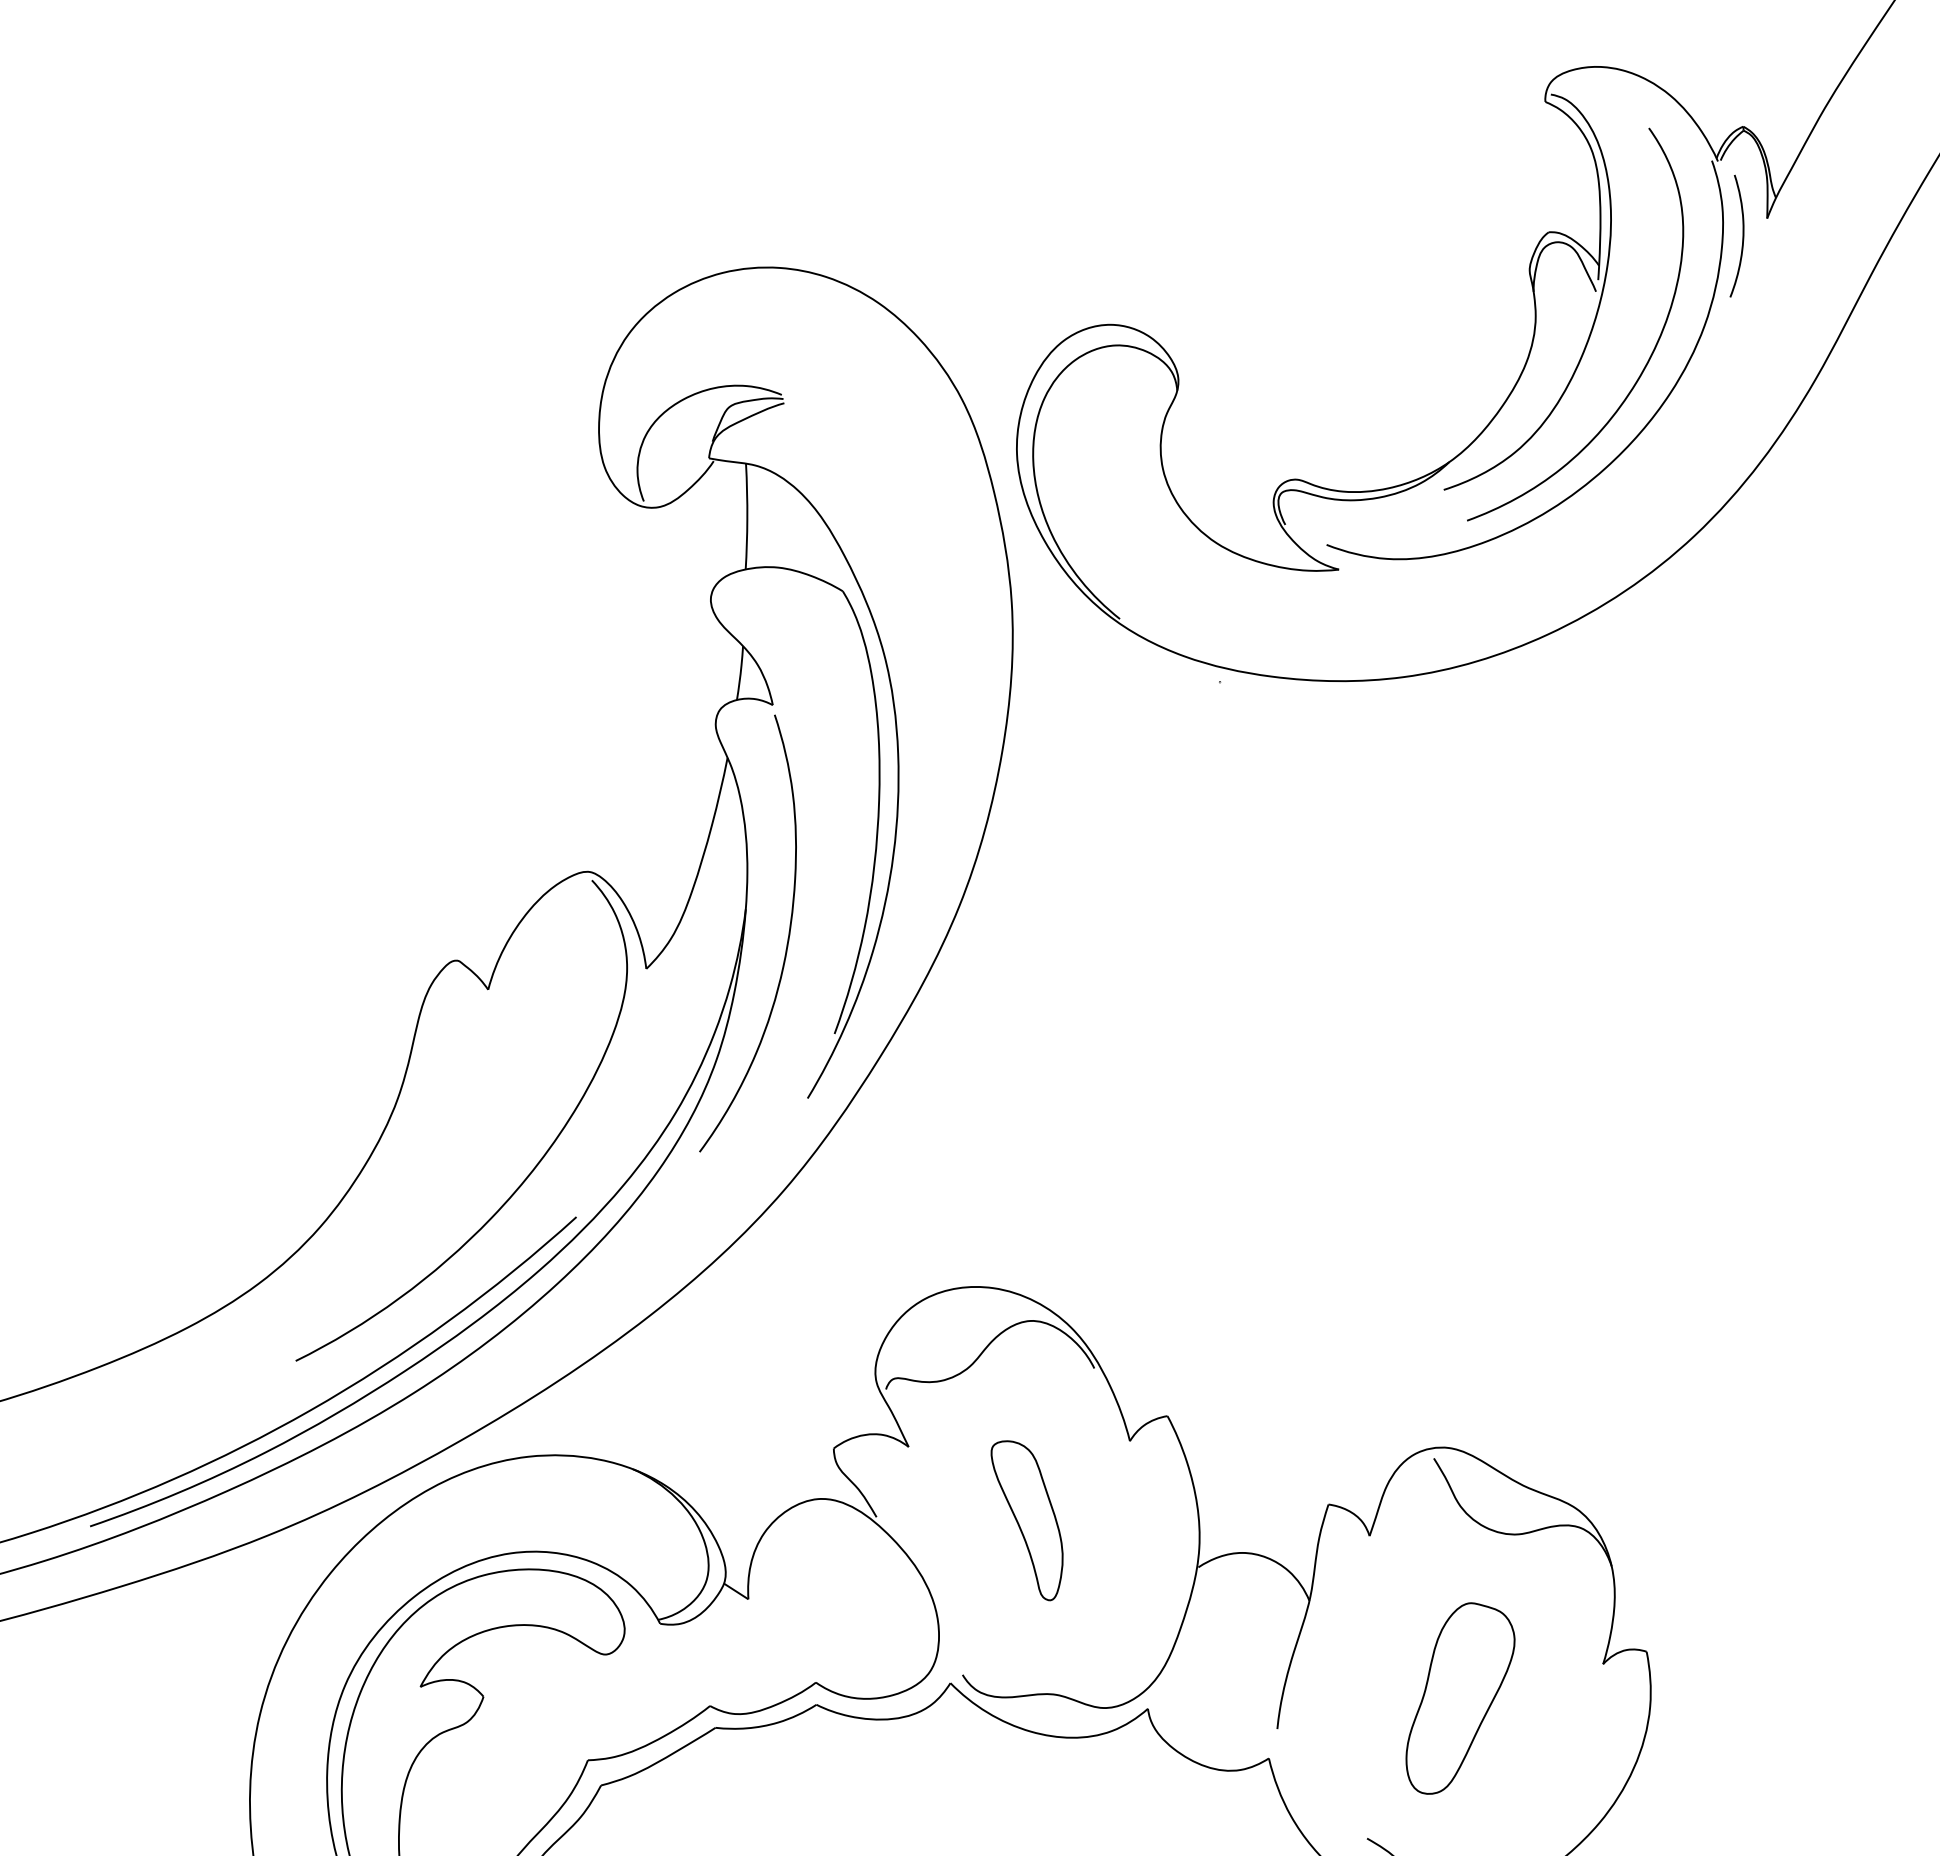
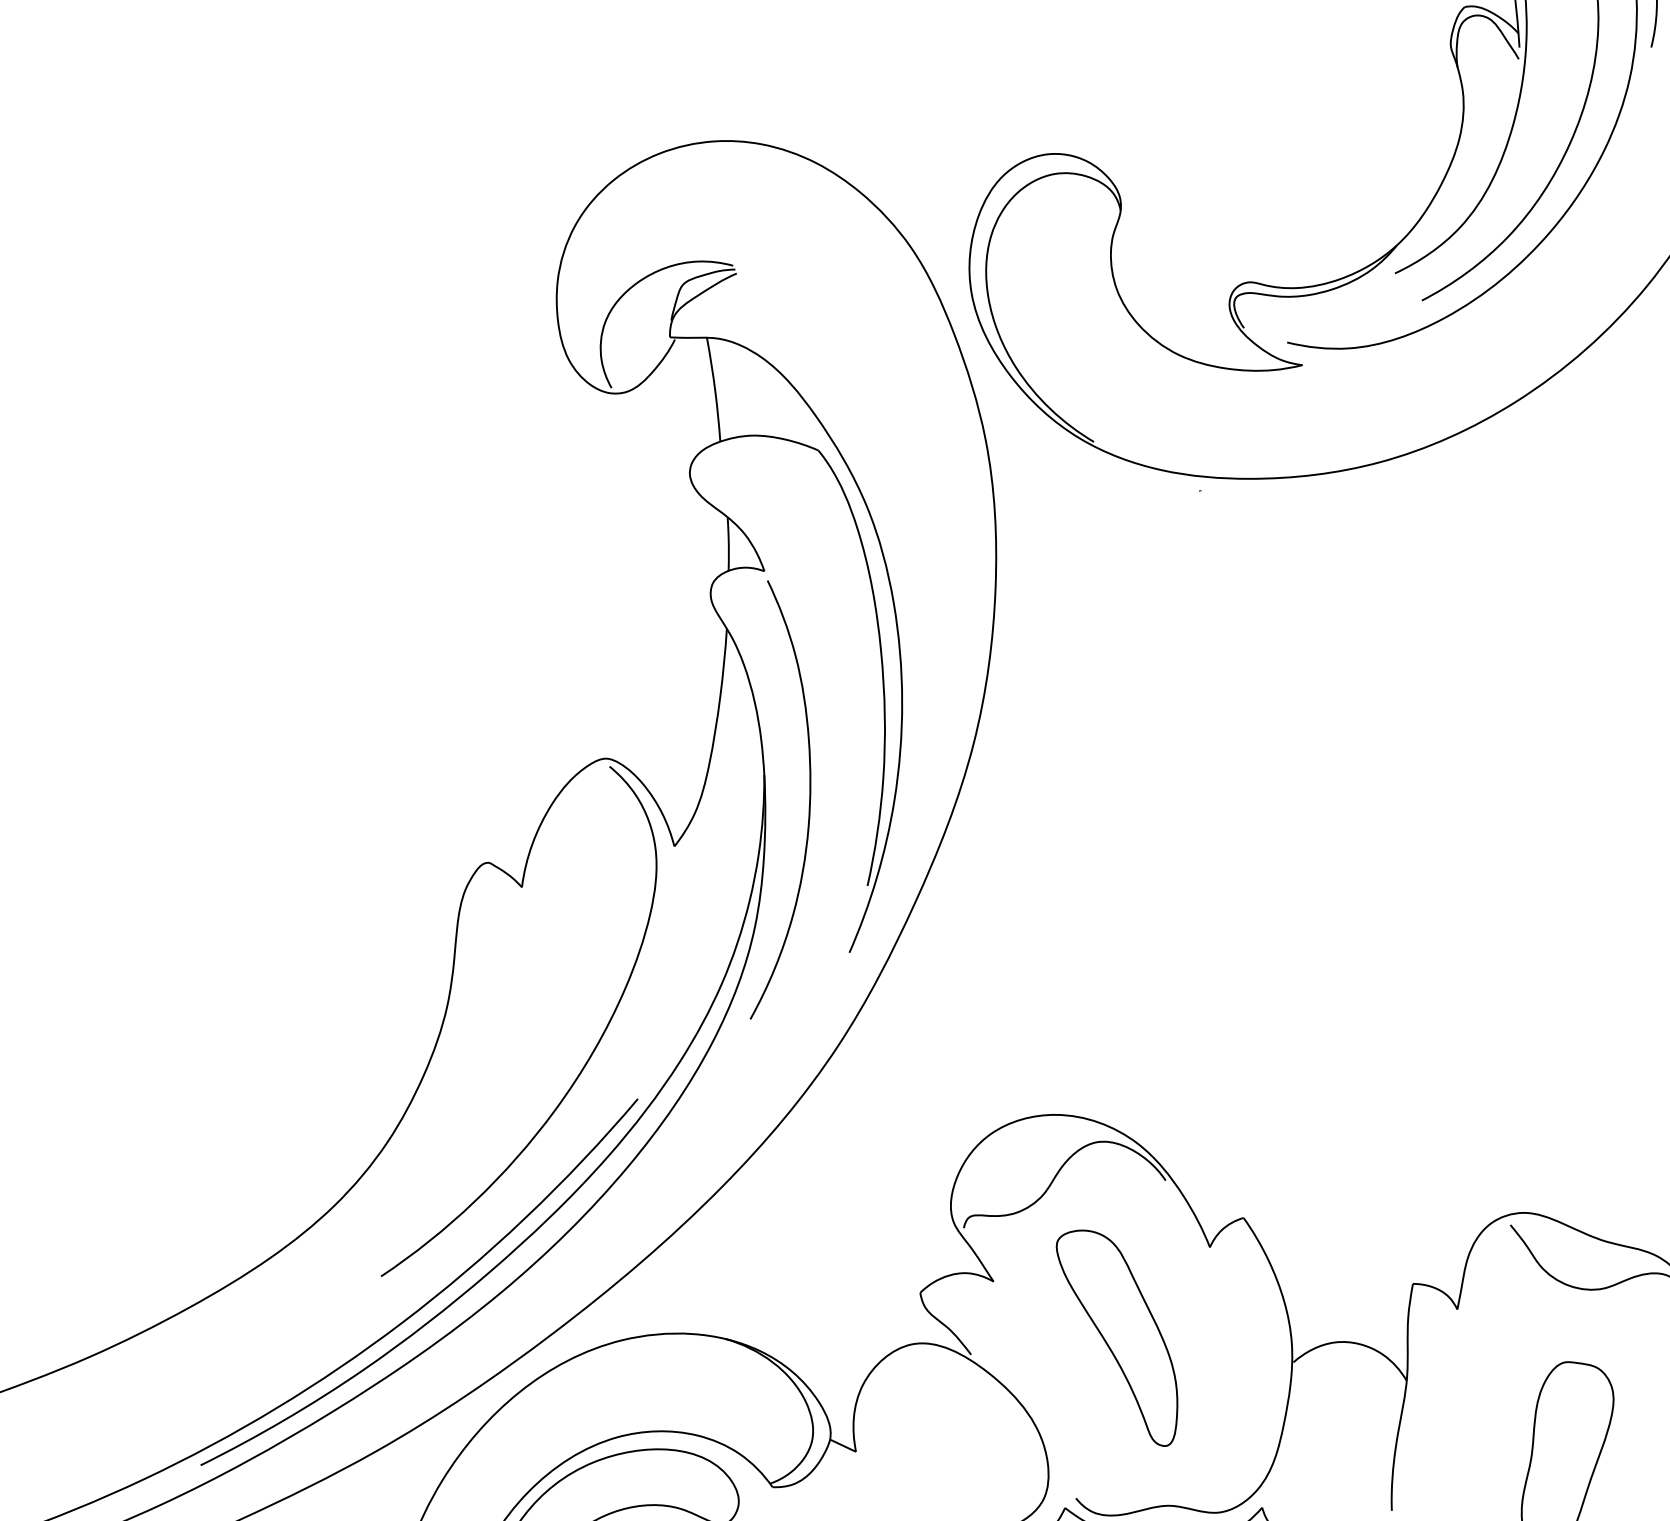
part: (1026, 1520) -> (1118, 1338), size x1.43

